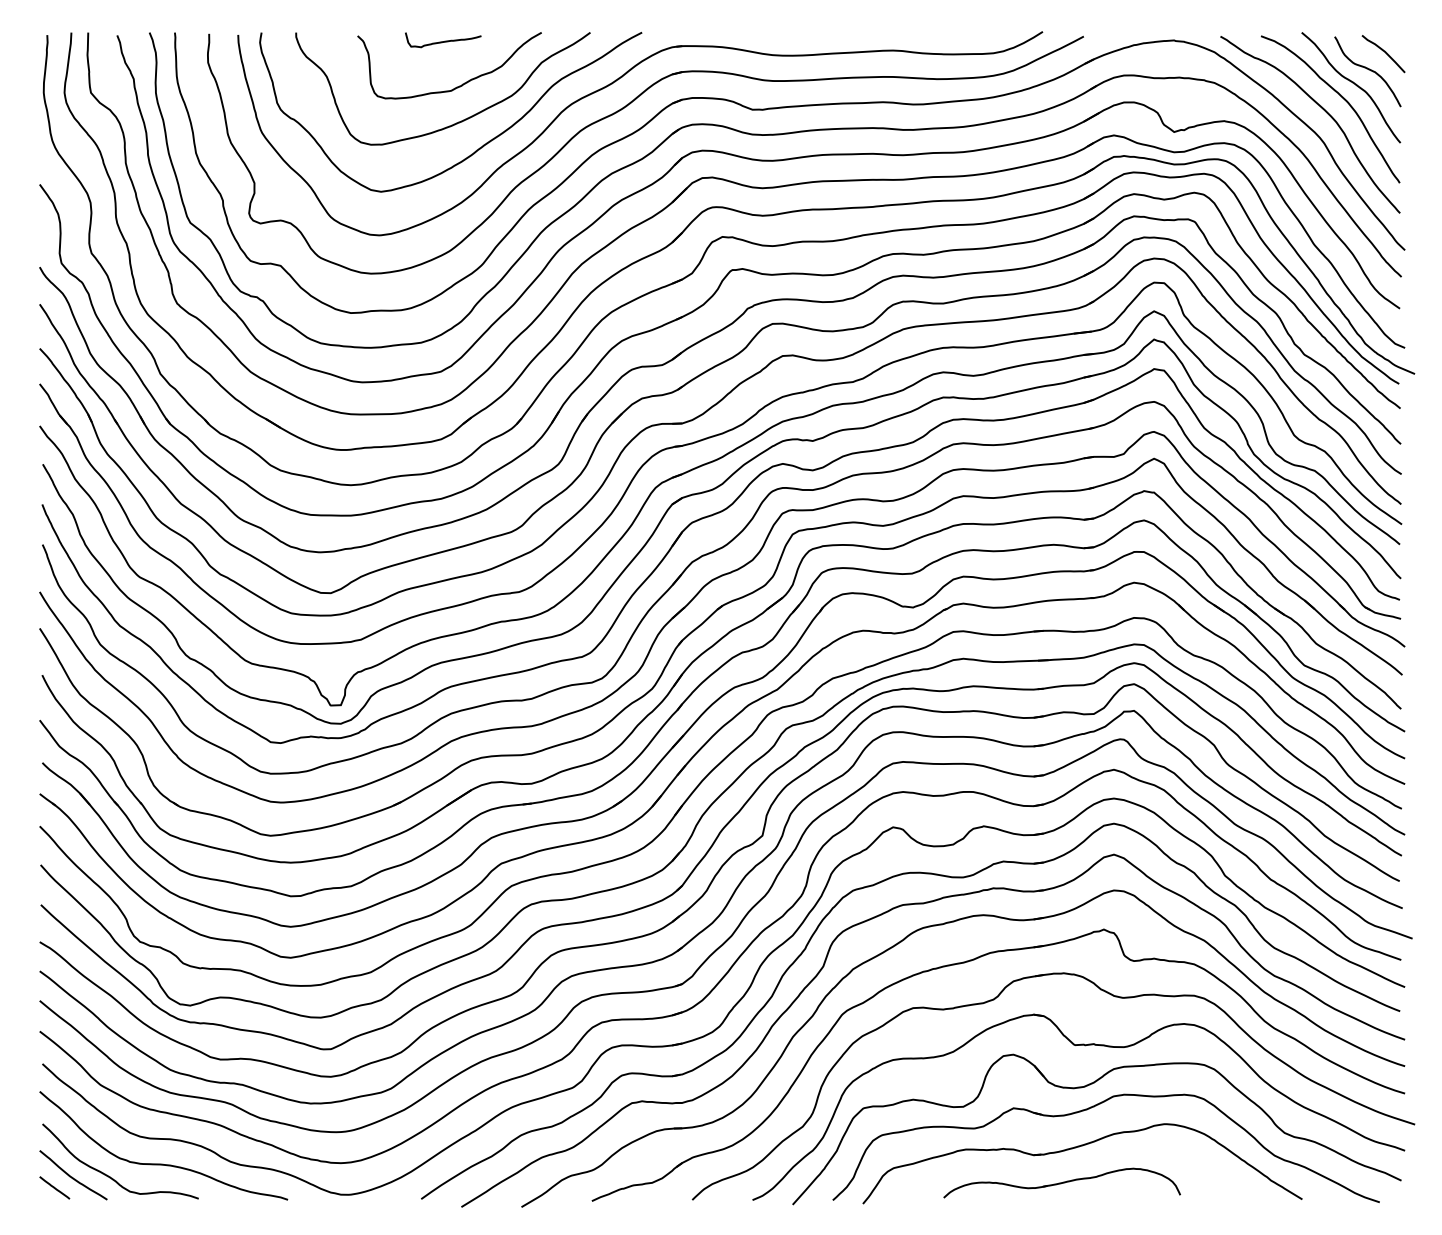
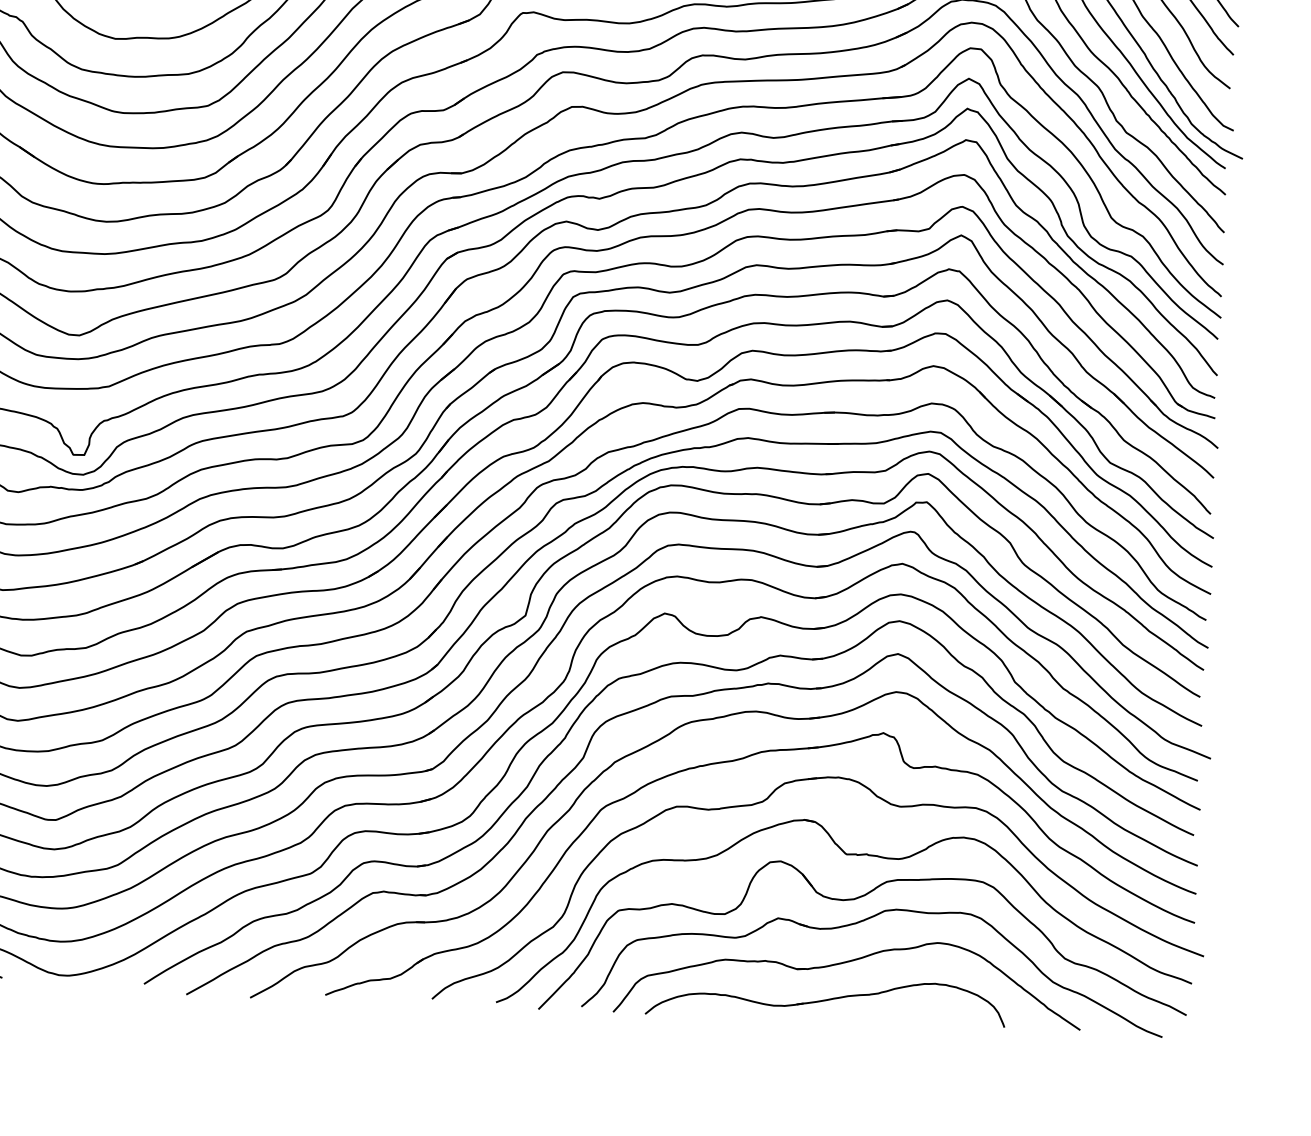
part: (1061, 1182) -> (825, 999), size x1.43

